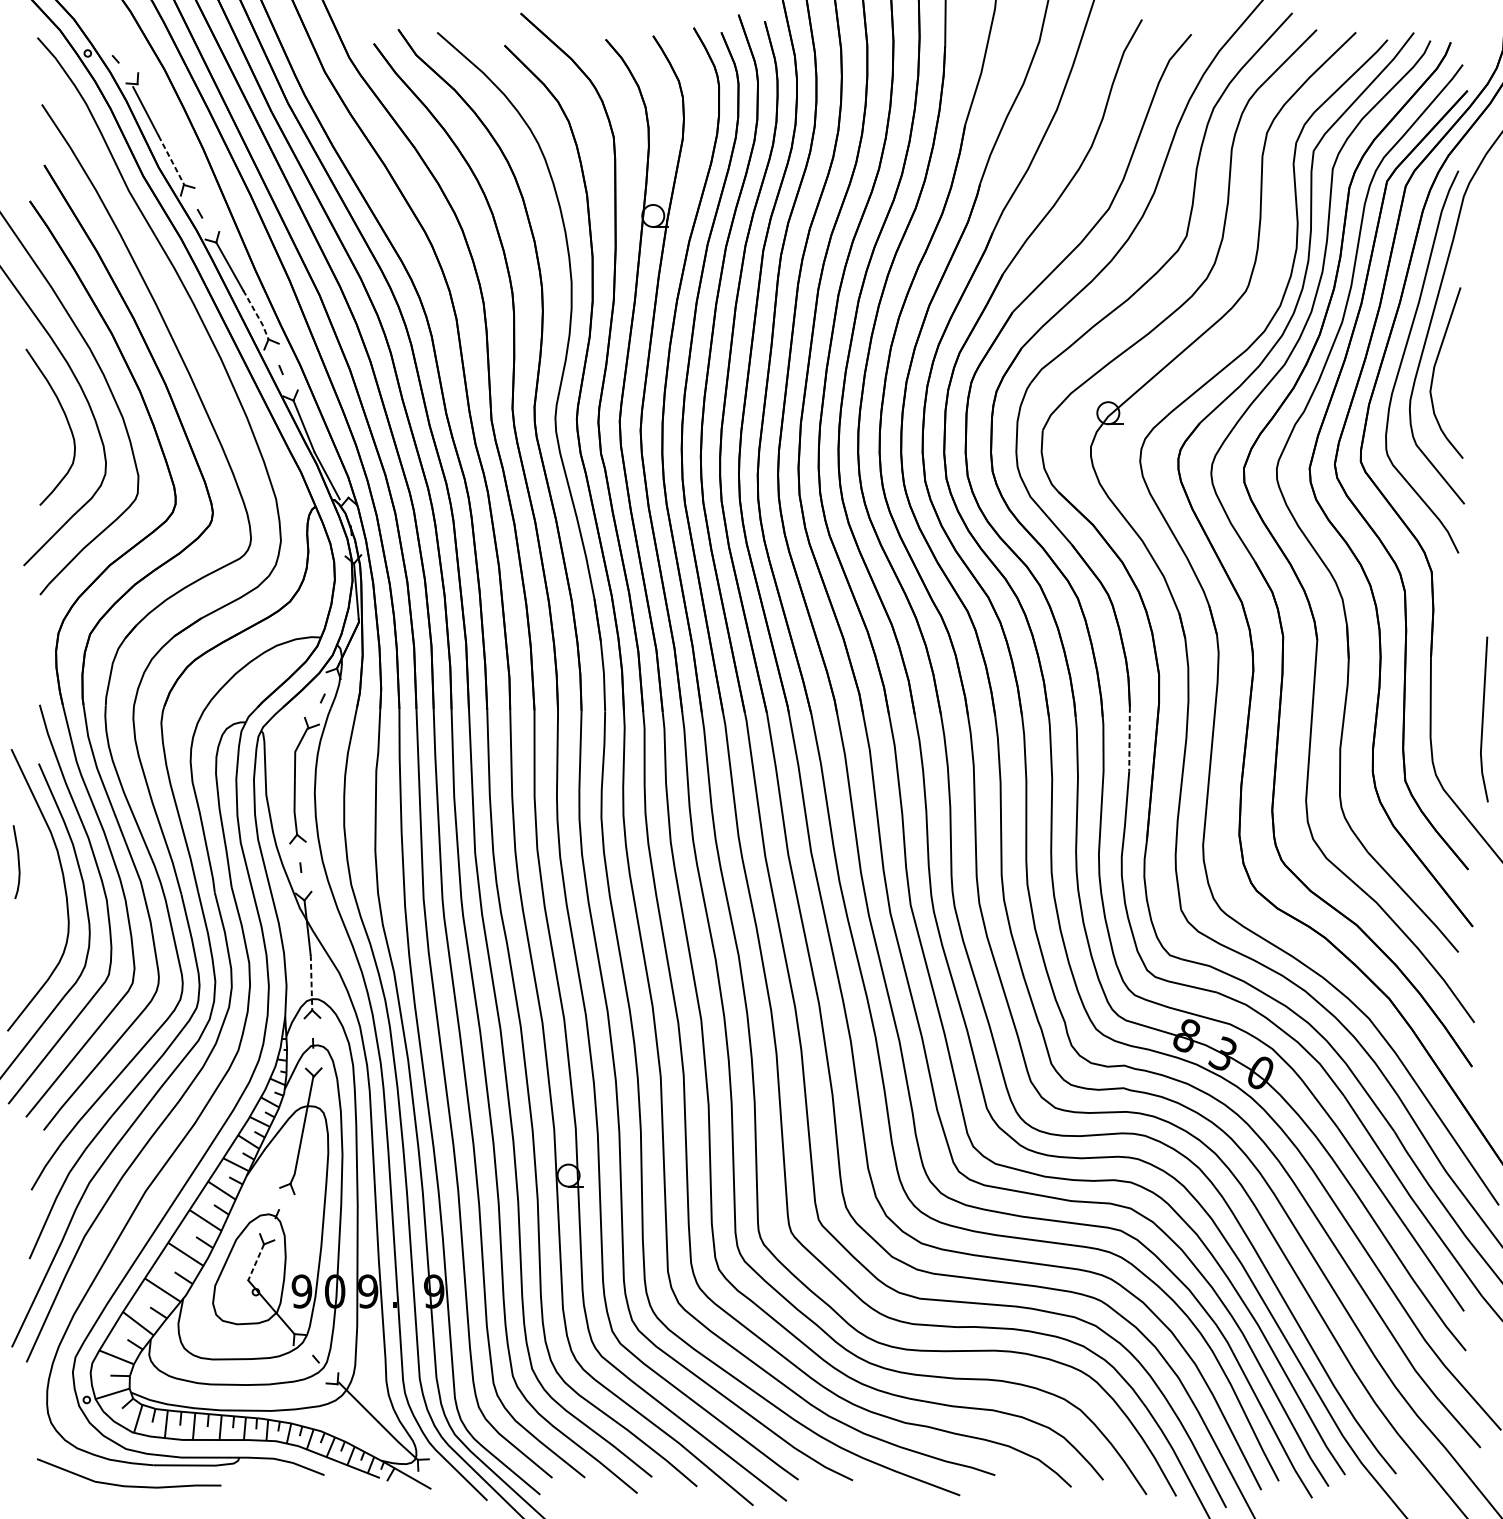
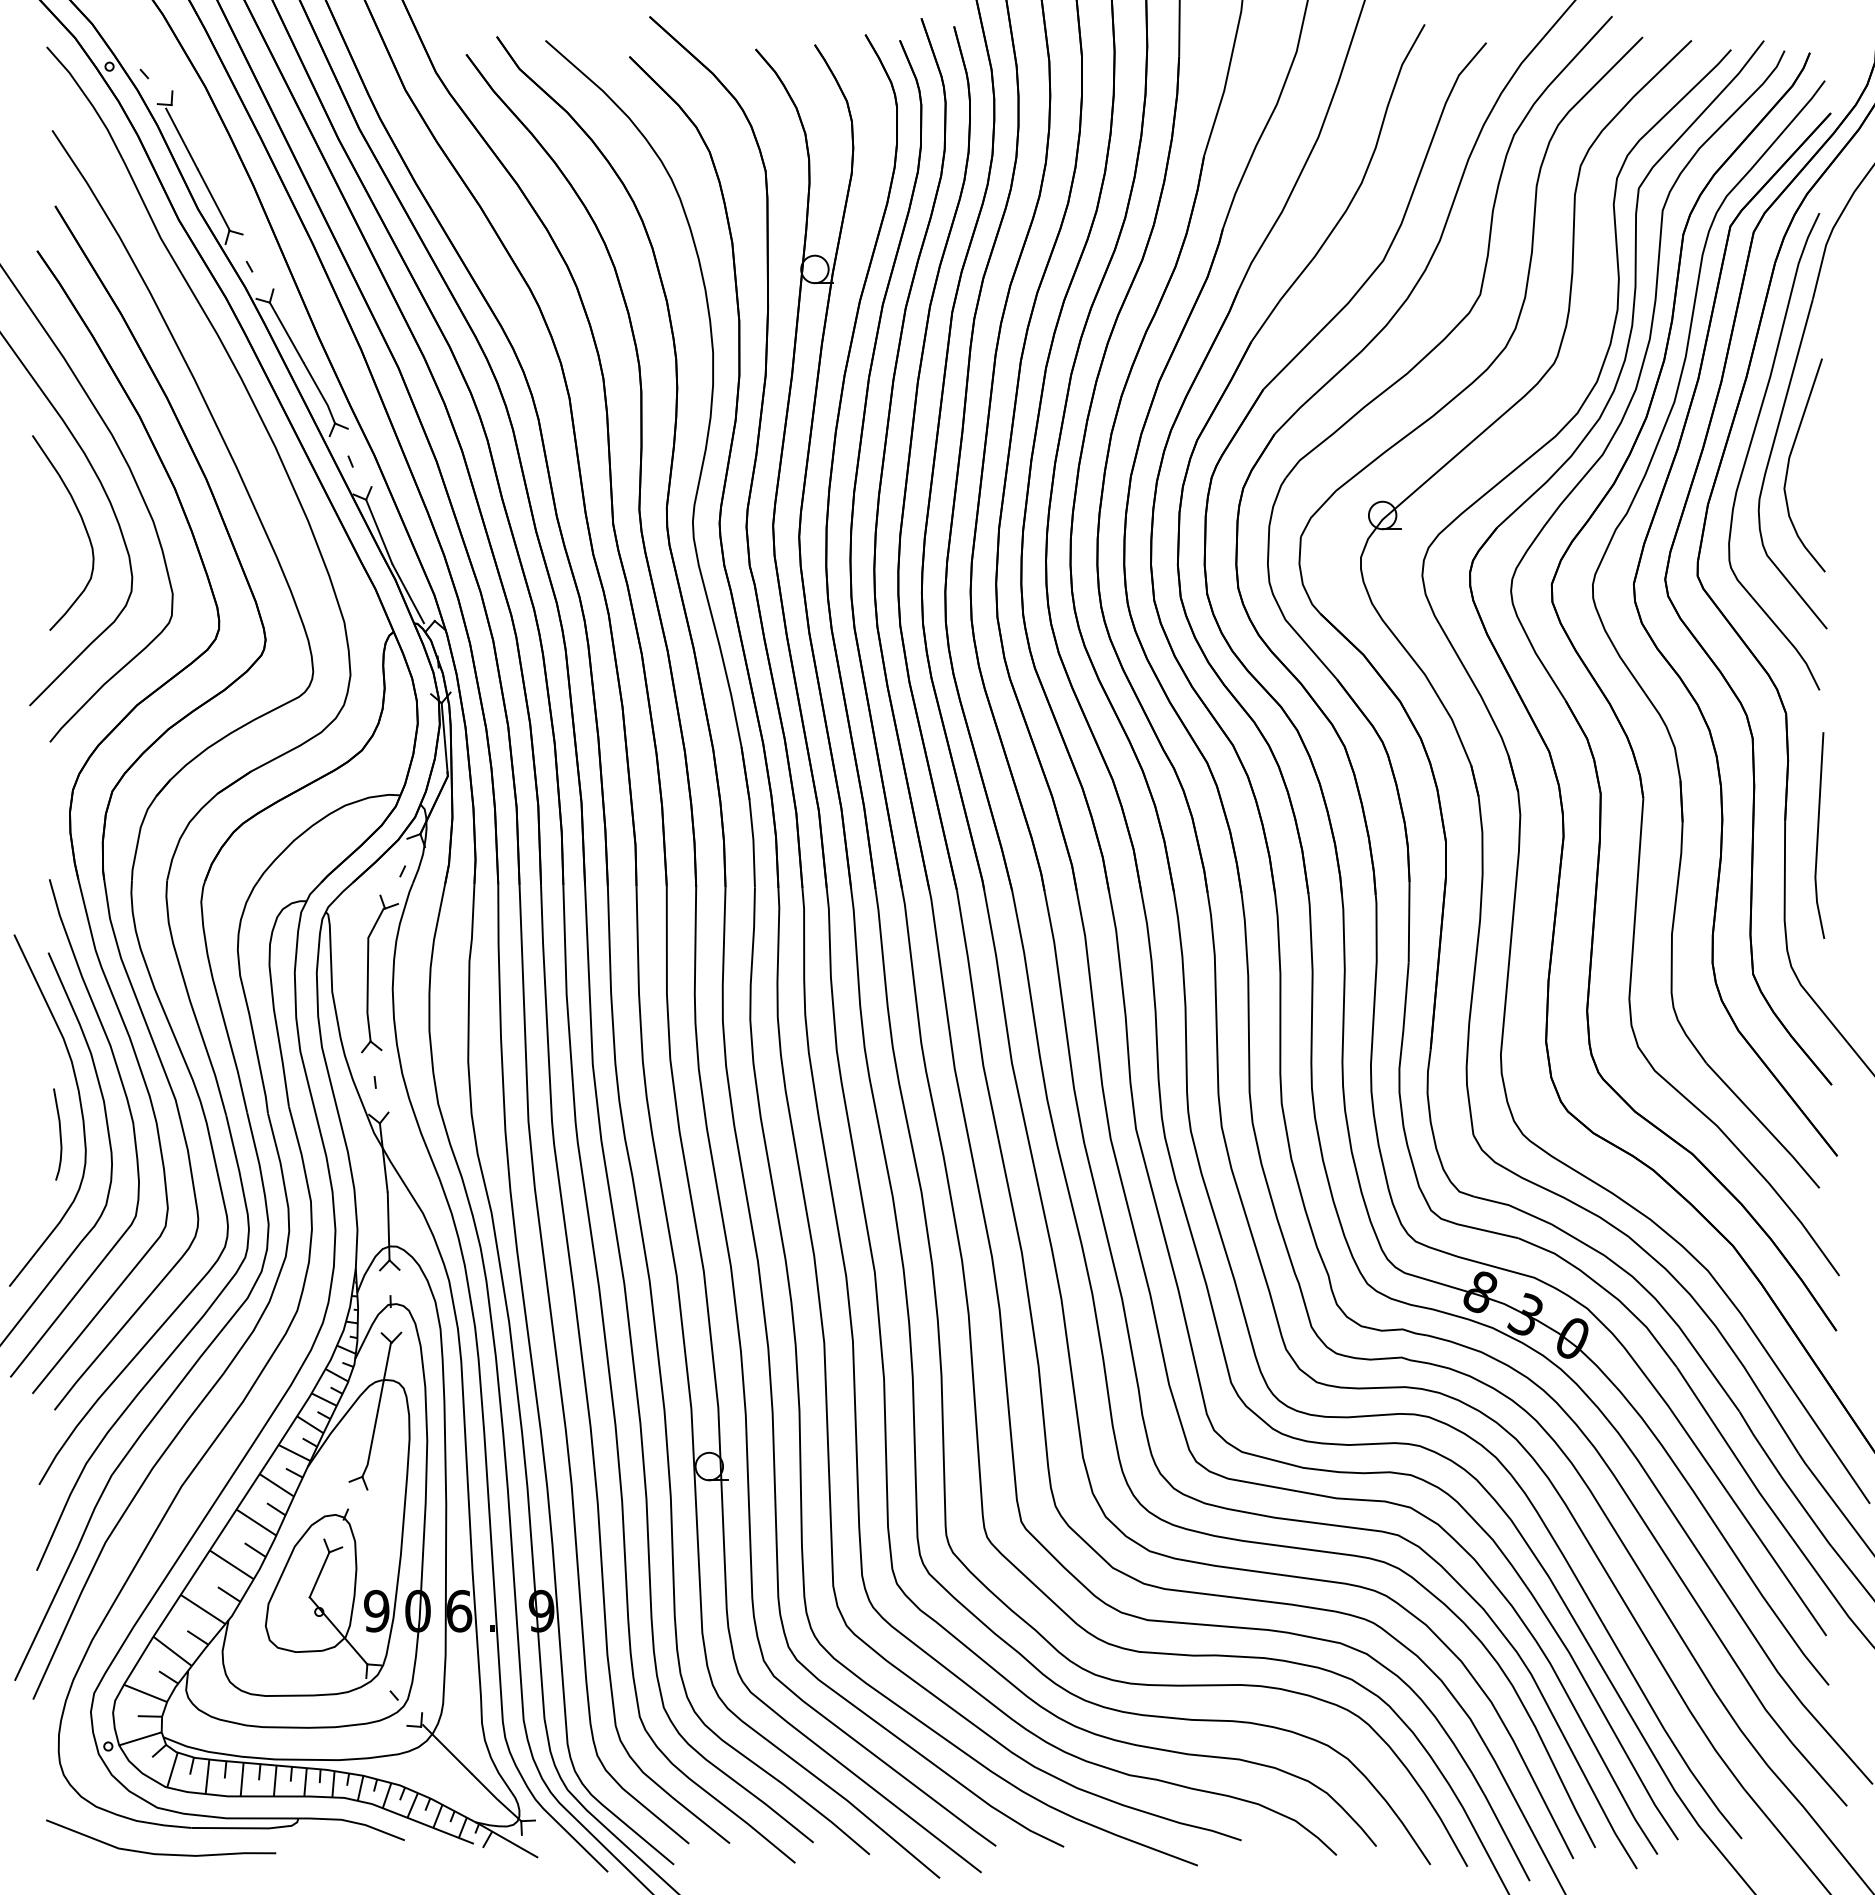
line: (171, 160) -> (214, 200), dashed -> solid
line: (256, 315) -> (320, 393), dashed -> solid
line: (1483, 719) -> (1818, 835), moved
line: (1129, 739) -> (1409, 922), dashed -> solid
curve: (18, 862) -> (59, 1134), moved
line: (311, 982) -> (388, 1225), dashed -> solid
line: (256, 1262) -> (319, 1574), dashed -> solid
text: (368, 1290) -> (459, 1610), 9 -> 6

